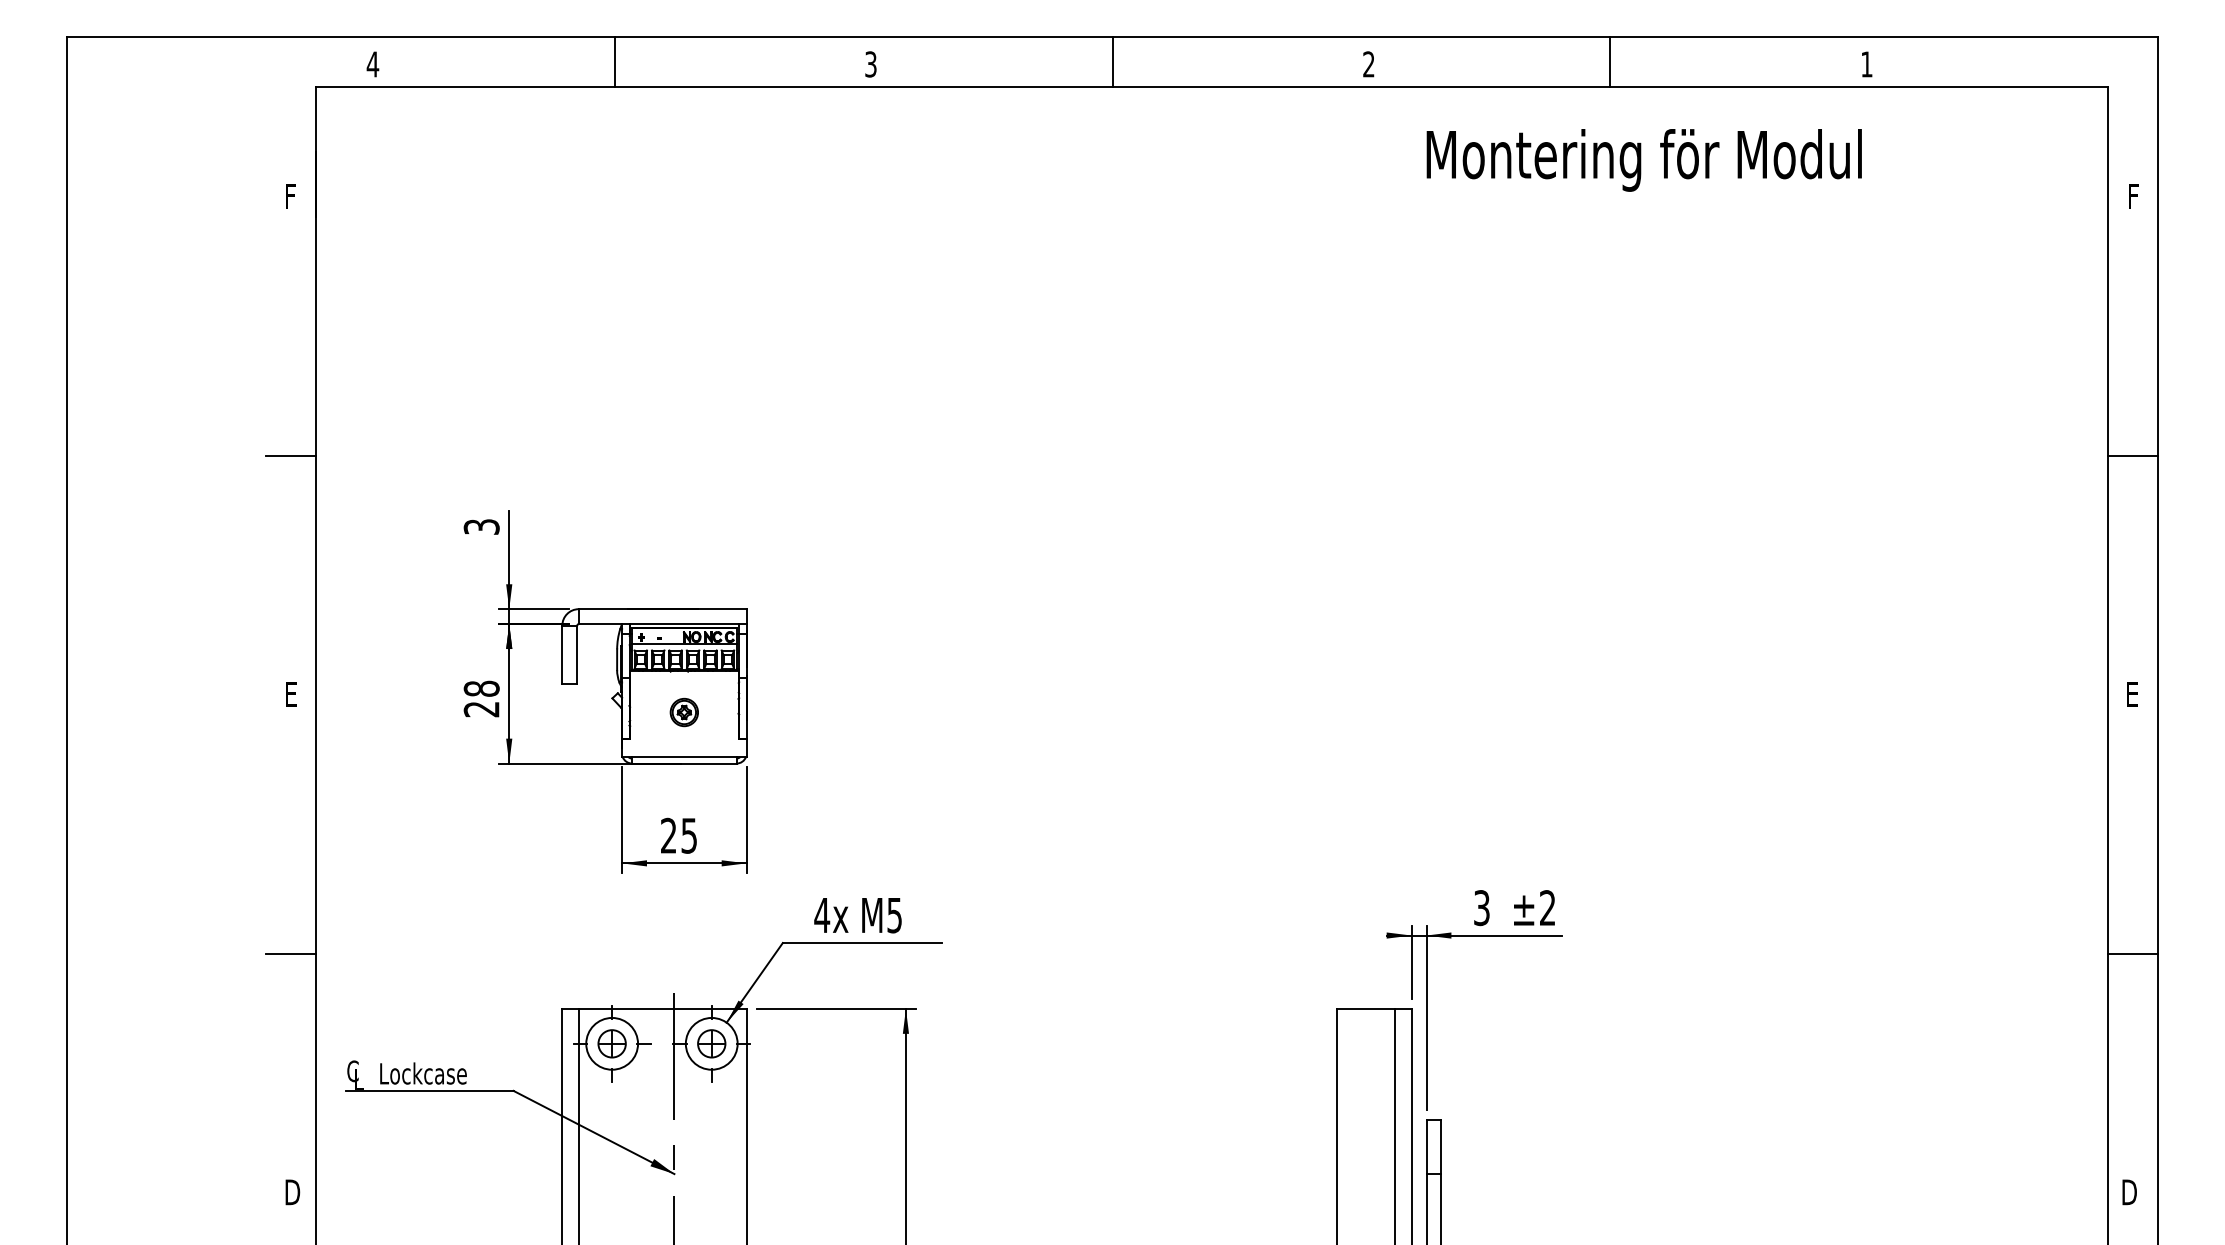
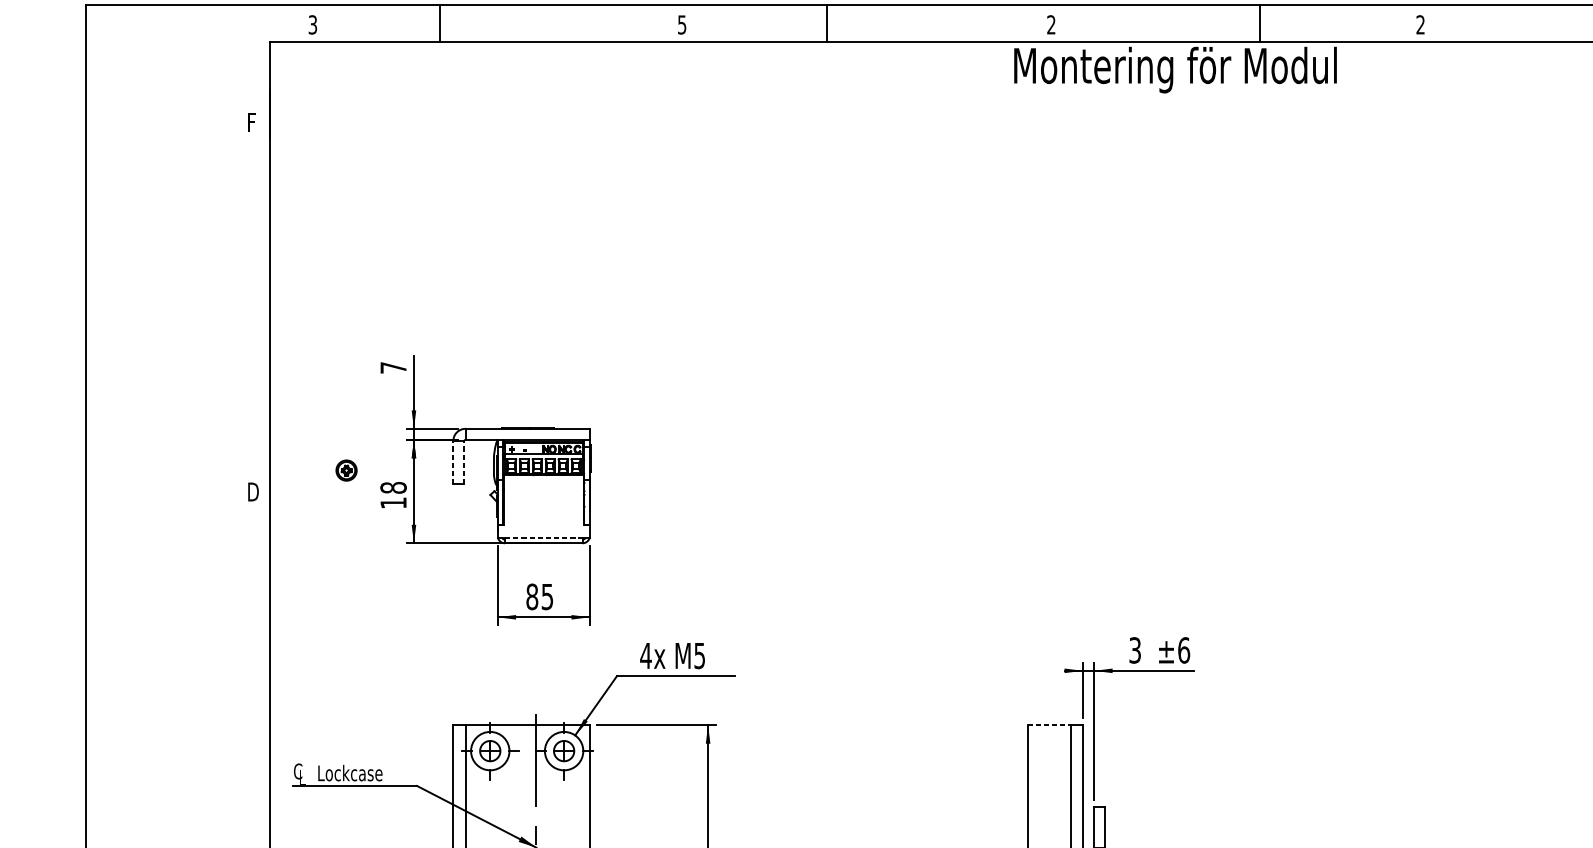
line: (614, 62) -> (440, 23), moved
line: (1112, 62) -> (827, 23), moved
line: (1610, 62) -> (1260, 23), moved
text: (870, 63) -> (681, 24), 3 -> 5
text: (372, 64) -> (312, 24), 4 -> 3
text: (1866, 64) -> (1420, 24), 1 -> 2
text: (1643, 160) -> (1174, 70), moved
line: (290, 455) -> (251, 314), removed
text: (481, 526) -> (393, 367), 3 -> 7
line: (562, 654) -> (453, 462), solid -> dashed
line: (577, 654) -> (464, 462), solid -> dashed
text: (292, 694) -> (253, 492), E -> D
text: (481, 709) -> (393, 503), 28 -> 18
part: (683, 712) -> (345, 470), moved
line: (684, 757) -> (543, 538), solid -> dashed
text: (668, 835) -> (532, 596), 25 -> 85
text: (1547, 908) -> (1183, 650), ±2 -> ±6
line: (290, 953) -> (251, 684), removed
line: (1366, 1008) -> (1049, 724), solid -> dashed

